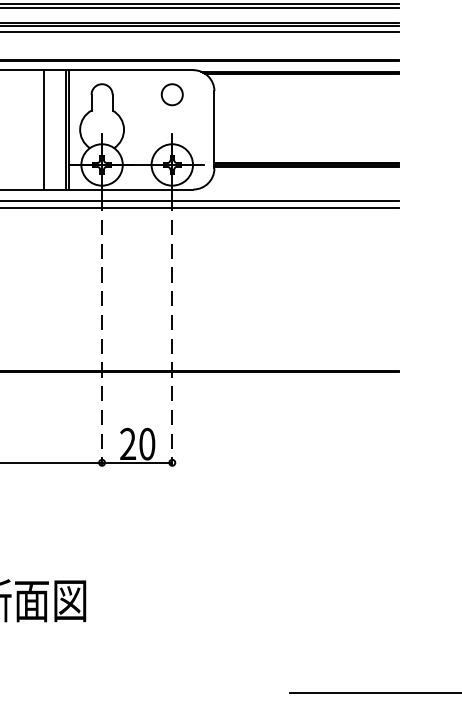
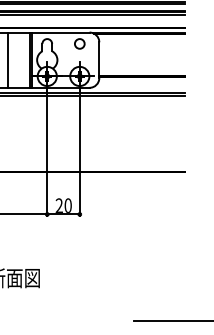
line: (44, 128) -> (8, 59), moved
line: (102, 331) -> (47, 153), dashed -> solid
line: (171, 331) -> (79, 153), dashed -> solid

